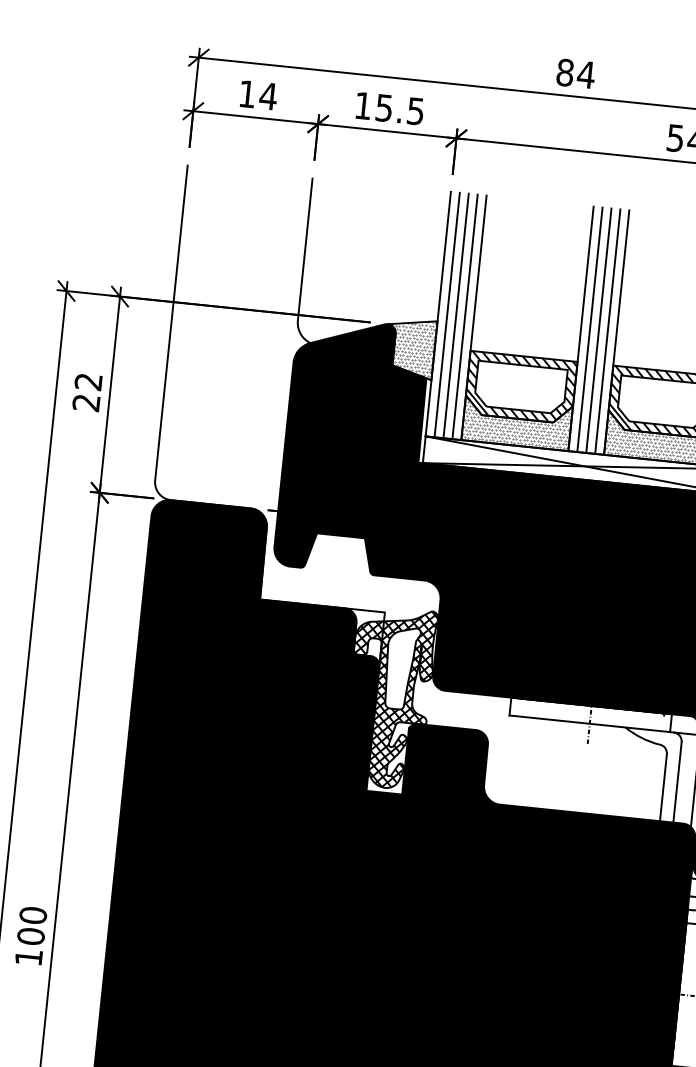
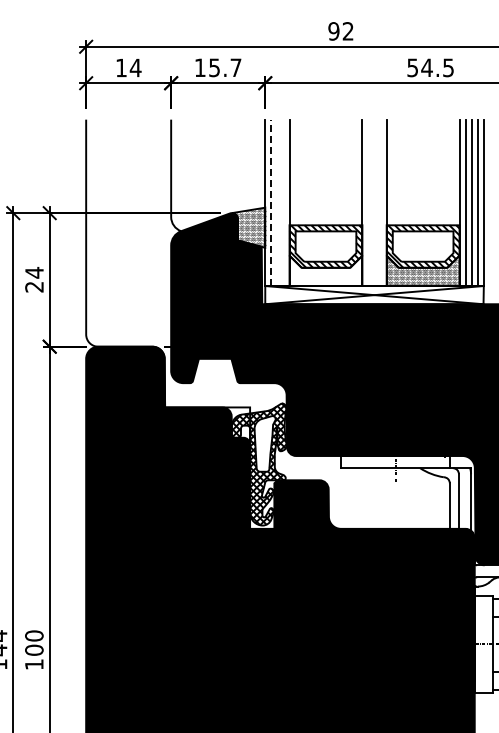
text: (576, 73) -> (341, 31), 84 -> 92
text: (415, 110) -> (235, 67), 15.5 -> 15.7
line: (447, 314) -> (271, 202), solid -> dashed
line: (456, 315) -> (277, 202), removed
line: (465, 316) -> (283, 202), removed
line: (590, 329) -> (368, 202), removed
line: (598, 330) -> (374, 202), removed
line: (607, 331) -> (380, 202), removed
text: (88, 381) -> (34, 272), 22 -> 24
hatch: (516, 422) -> (325, 270), removed

